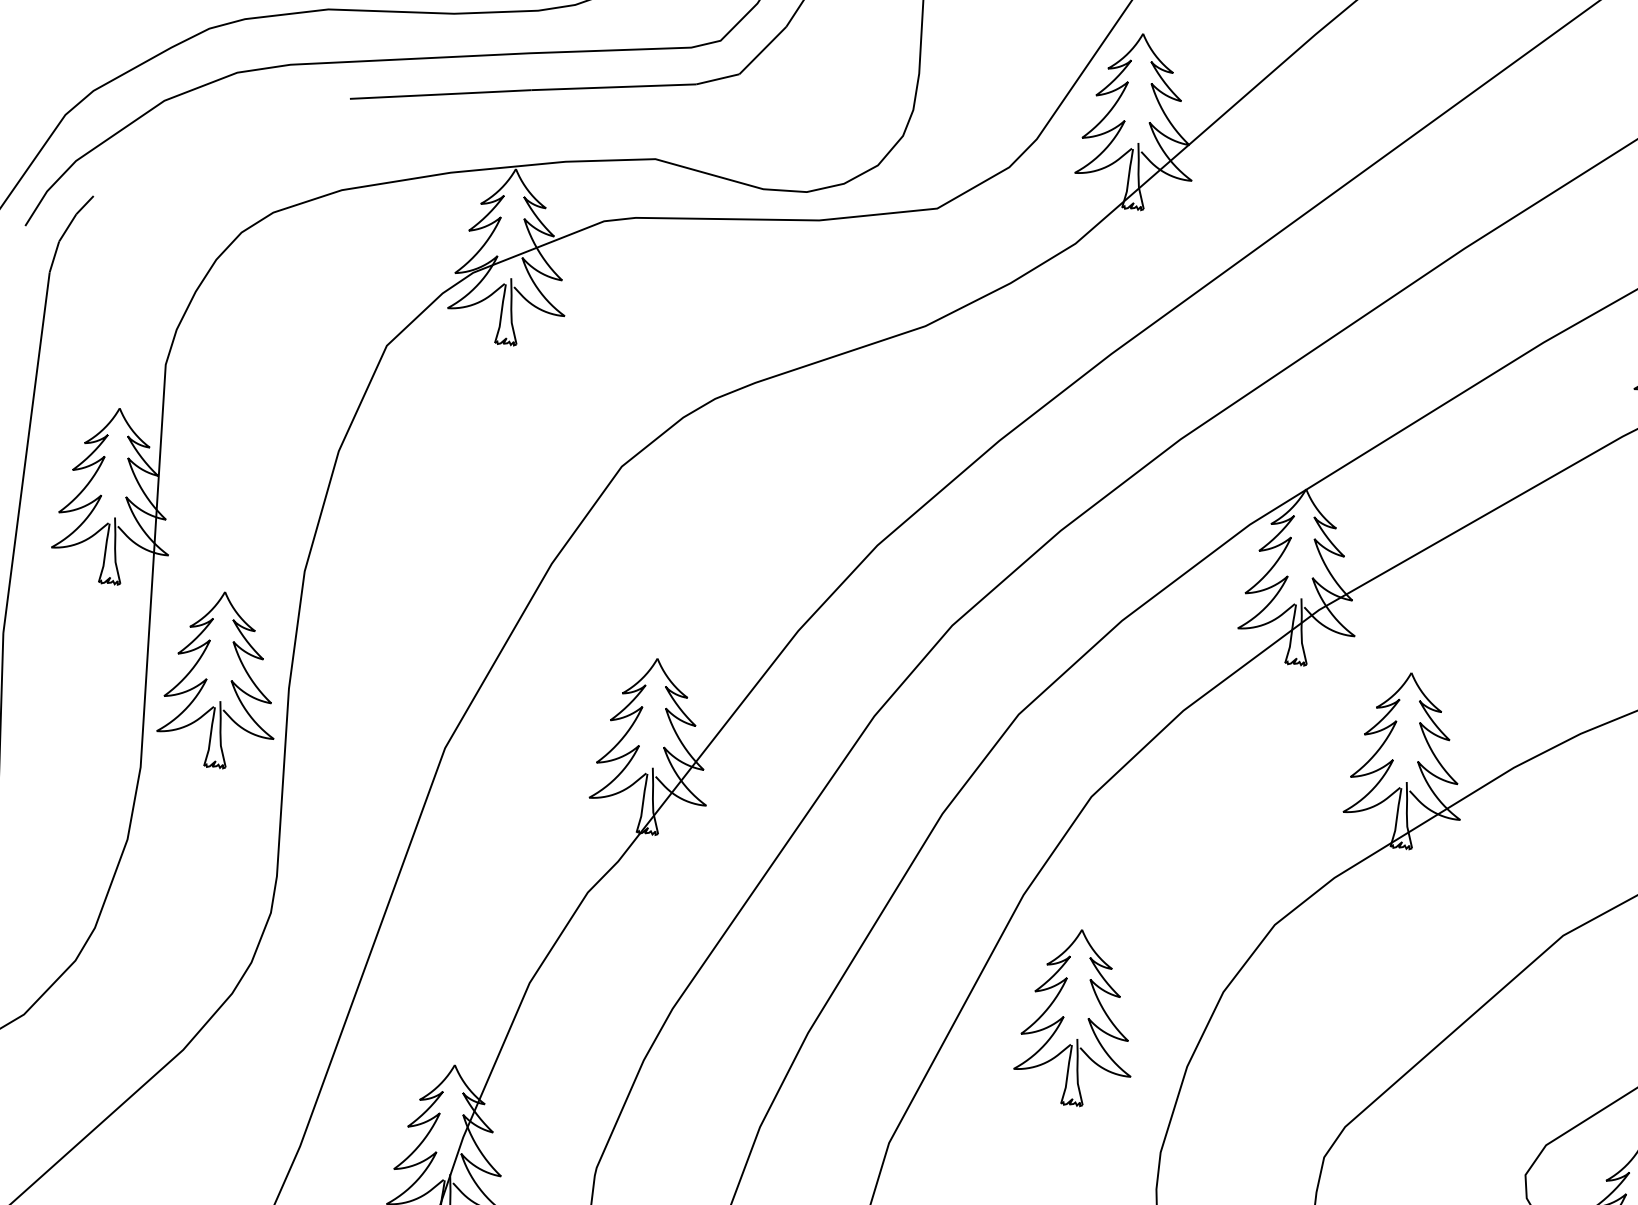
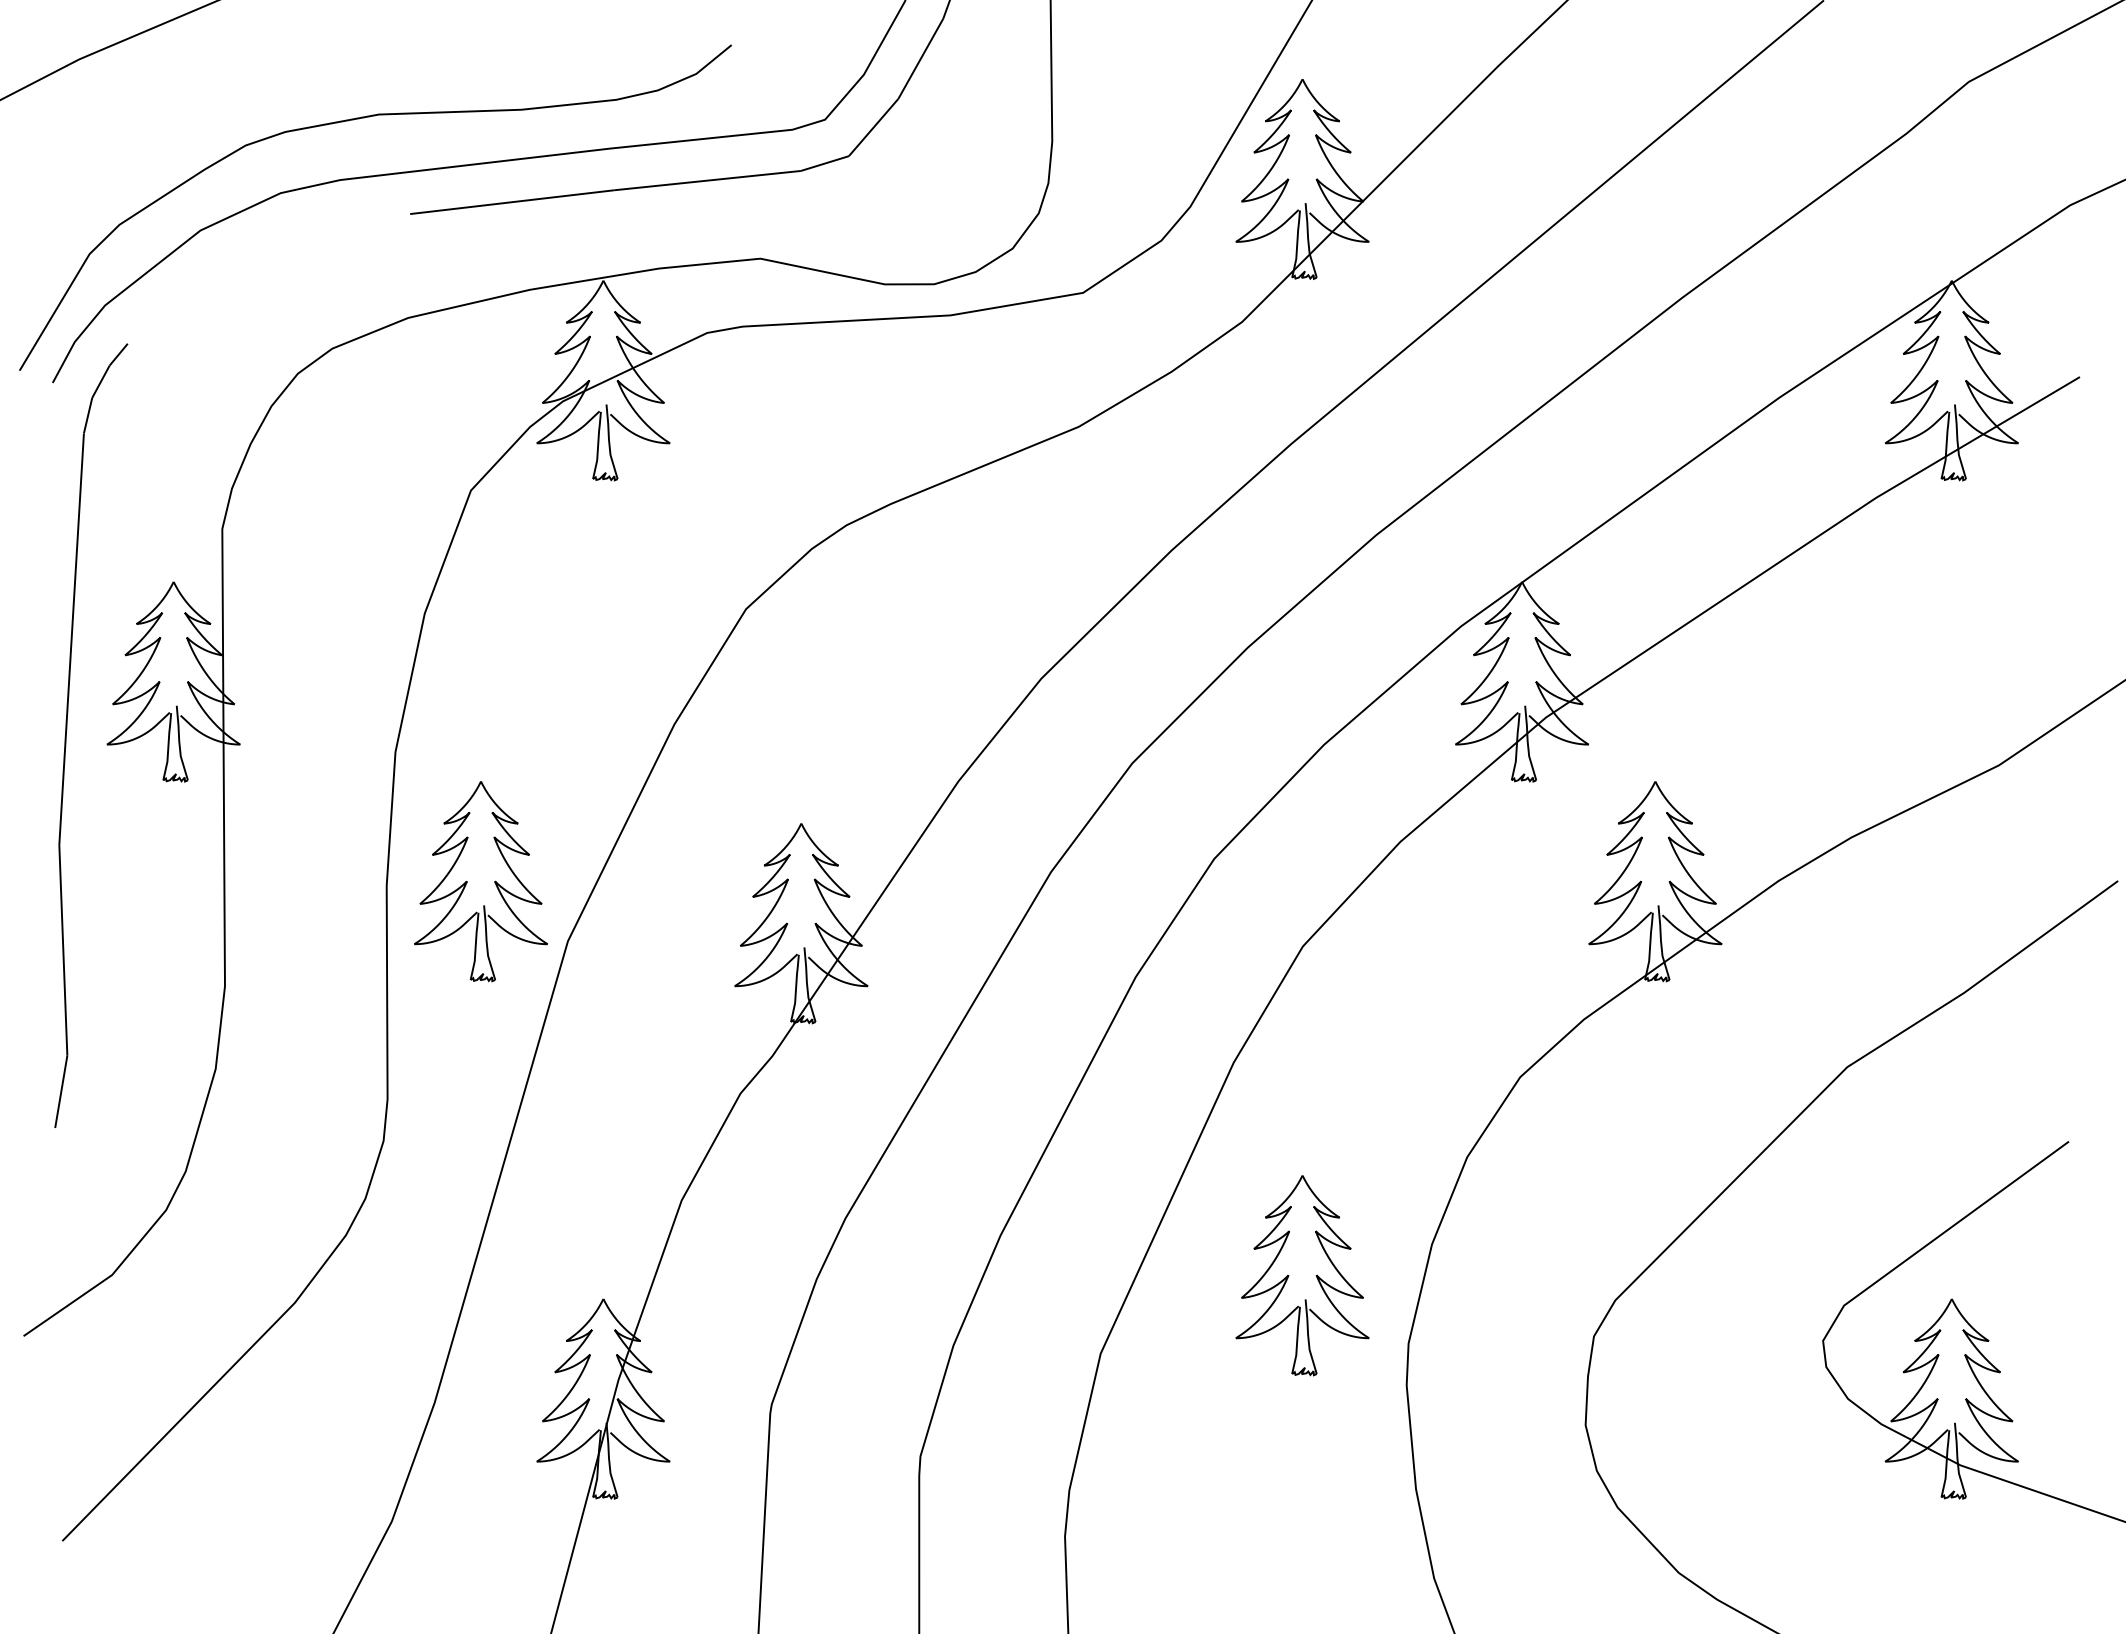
part: (207, 679) -> (467, 881), moved
part: (1064, 1016) -> (1289, 1275), moved

